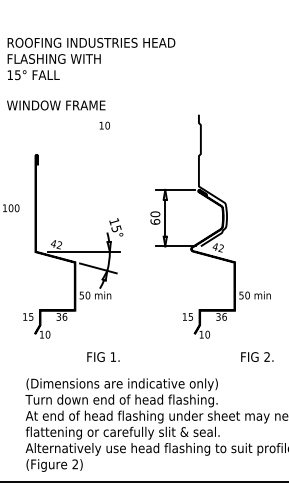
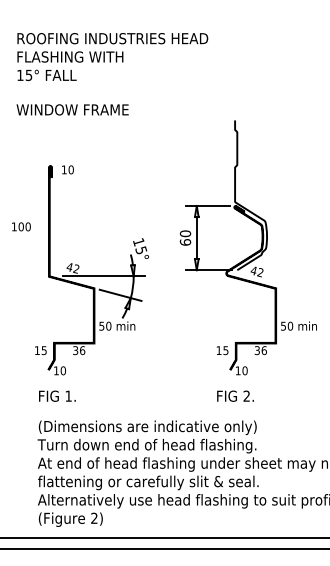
text: (104, 125) -> (67, 169), moved
text: (103, 356) -> (57, 395), moved
text: (257, 356) -> (235, 395), moved

